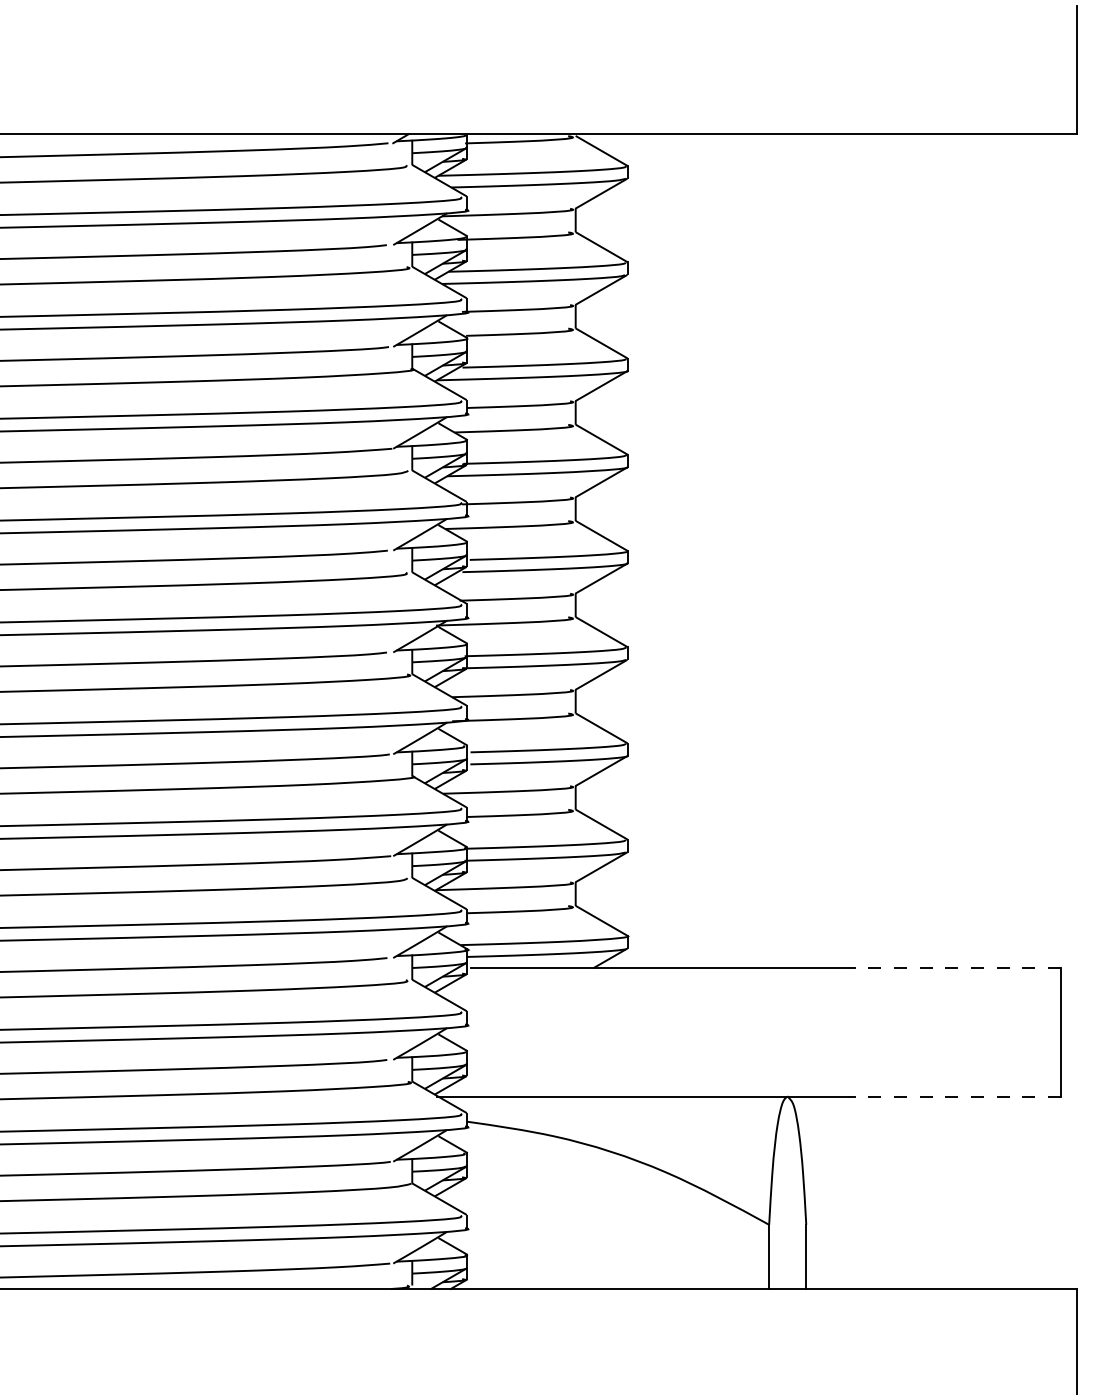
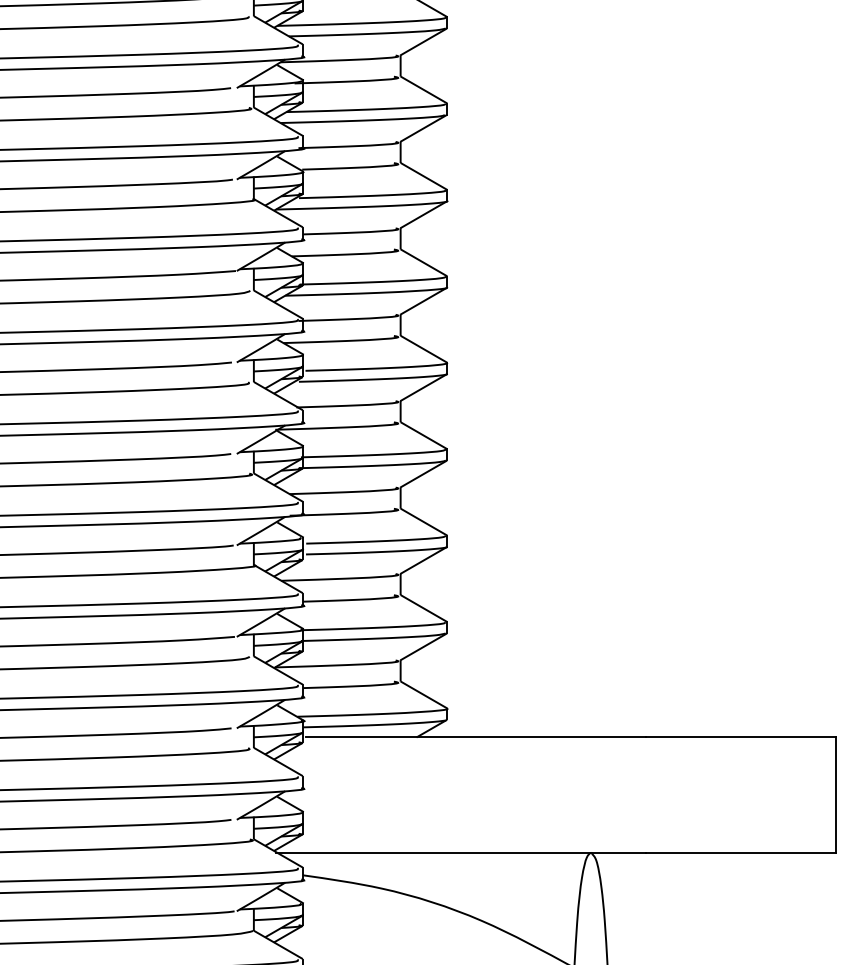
line: (955, 968) -> (741, 737), dashed -> solid
line: (955, 1096) -> (741, 852), dashed -> solid

